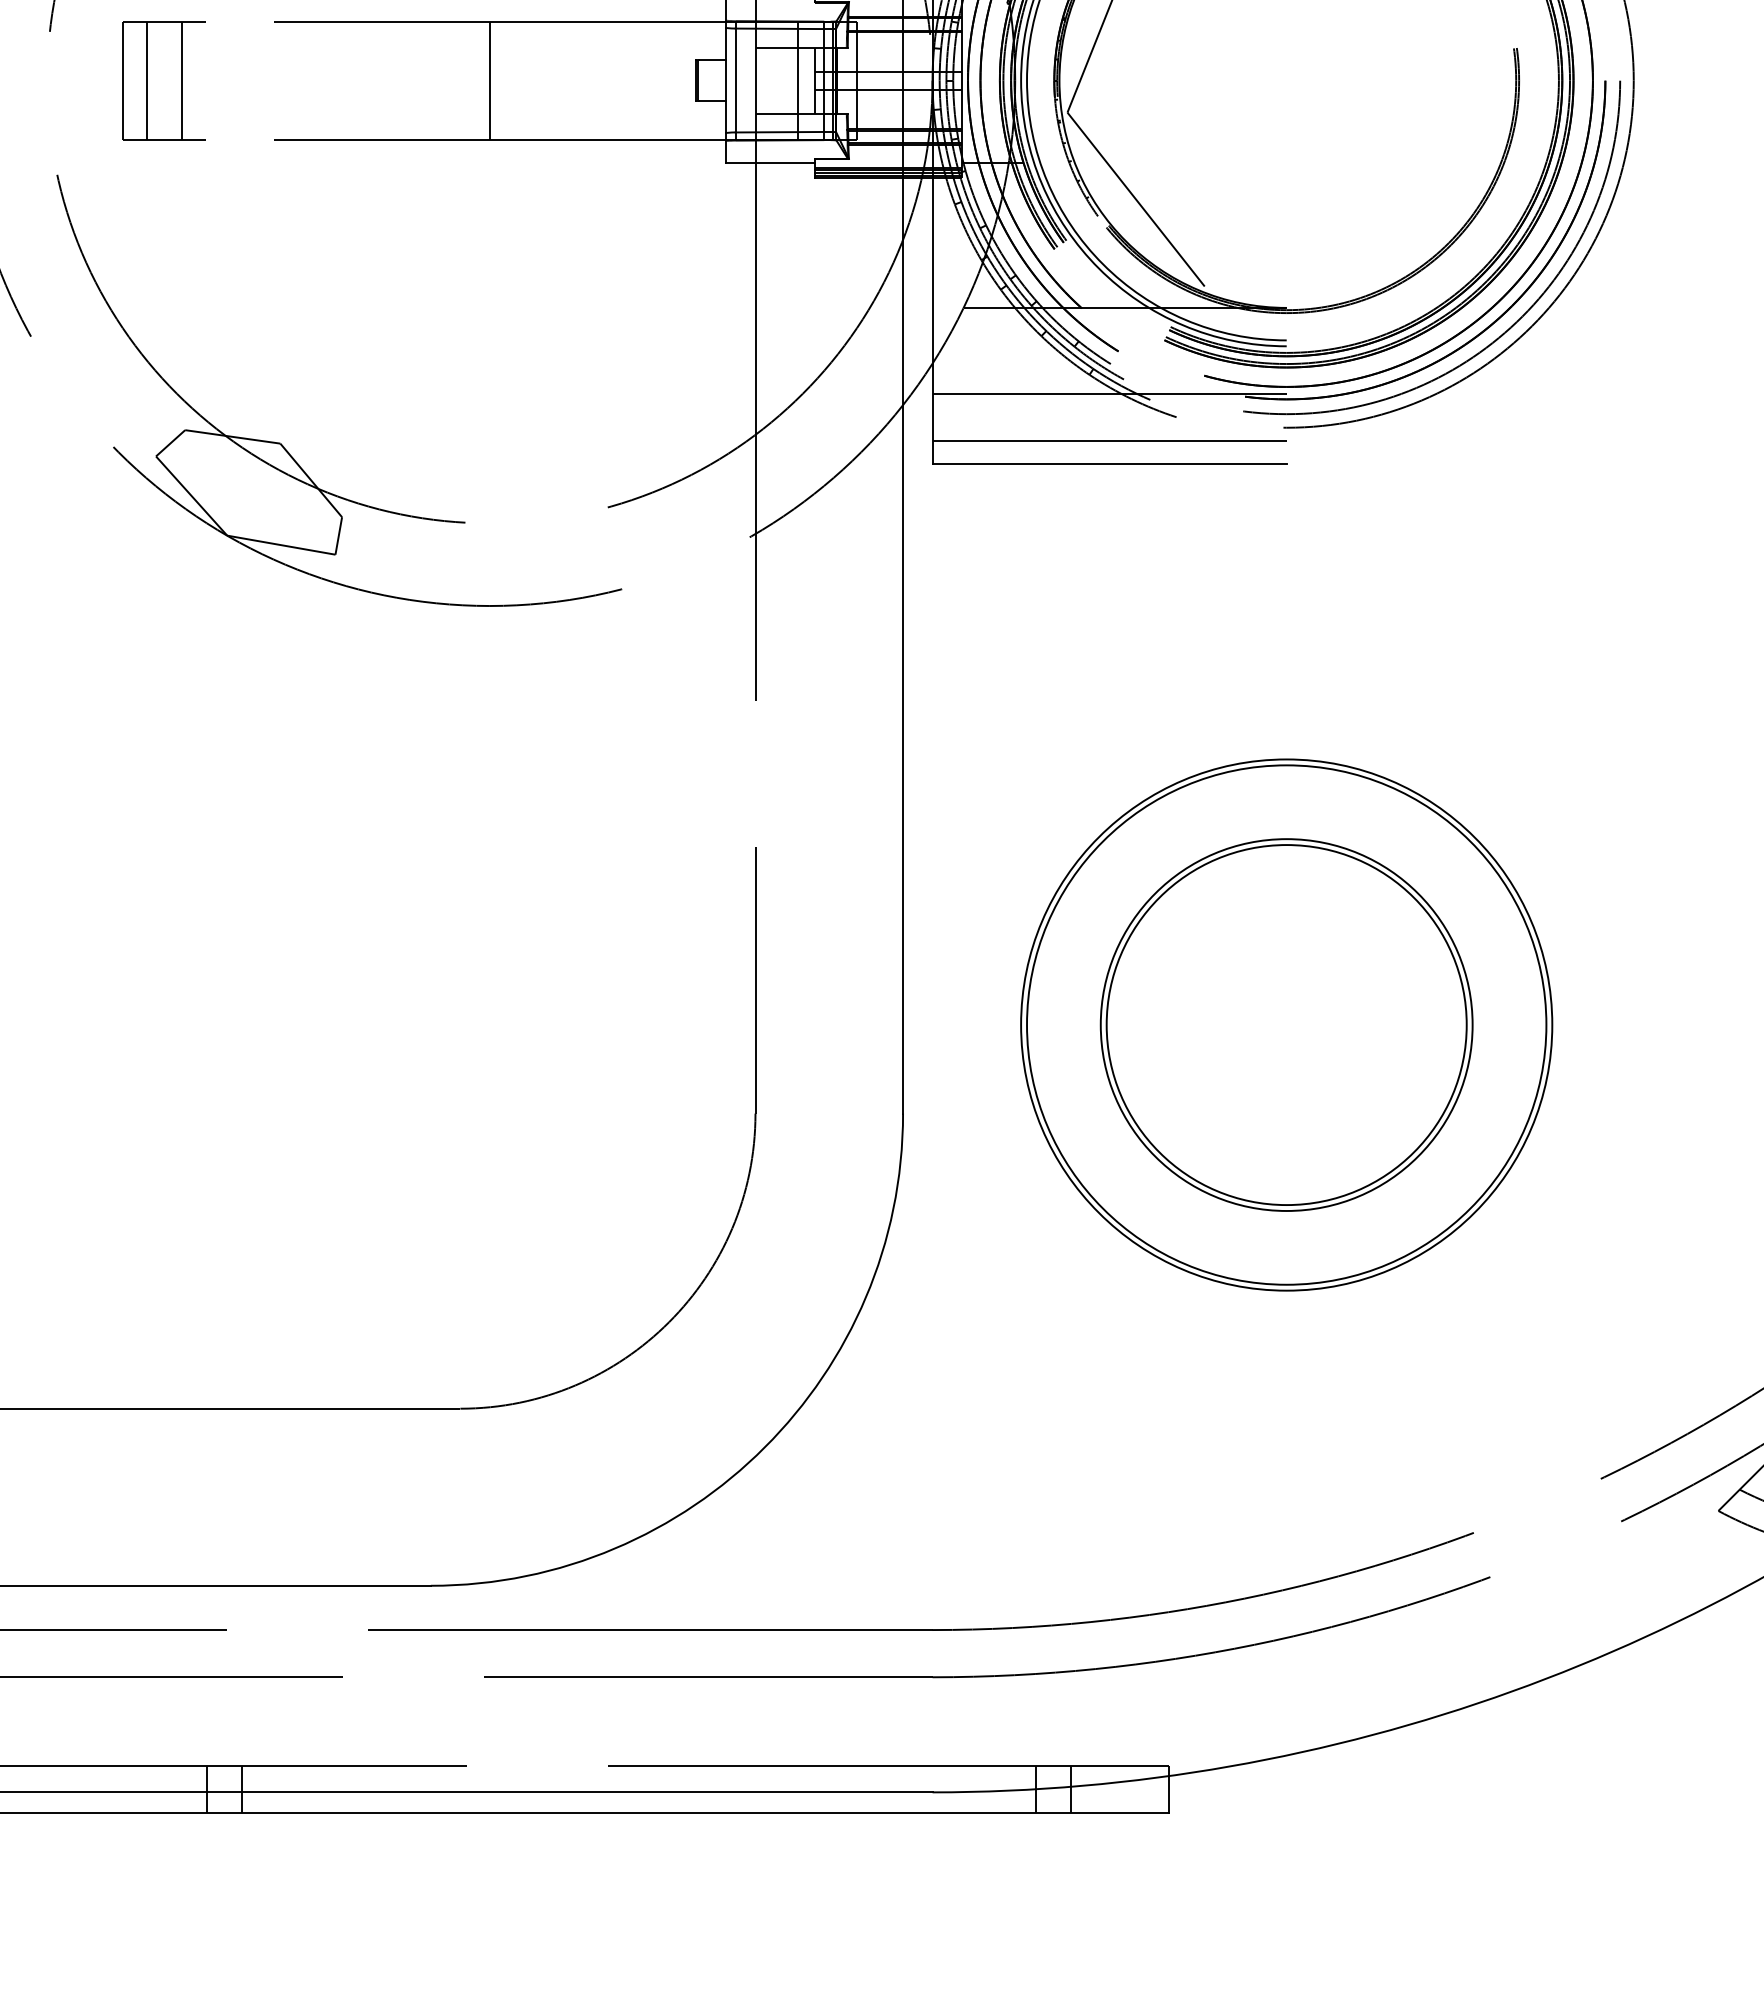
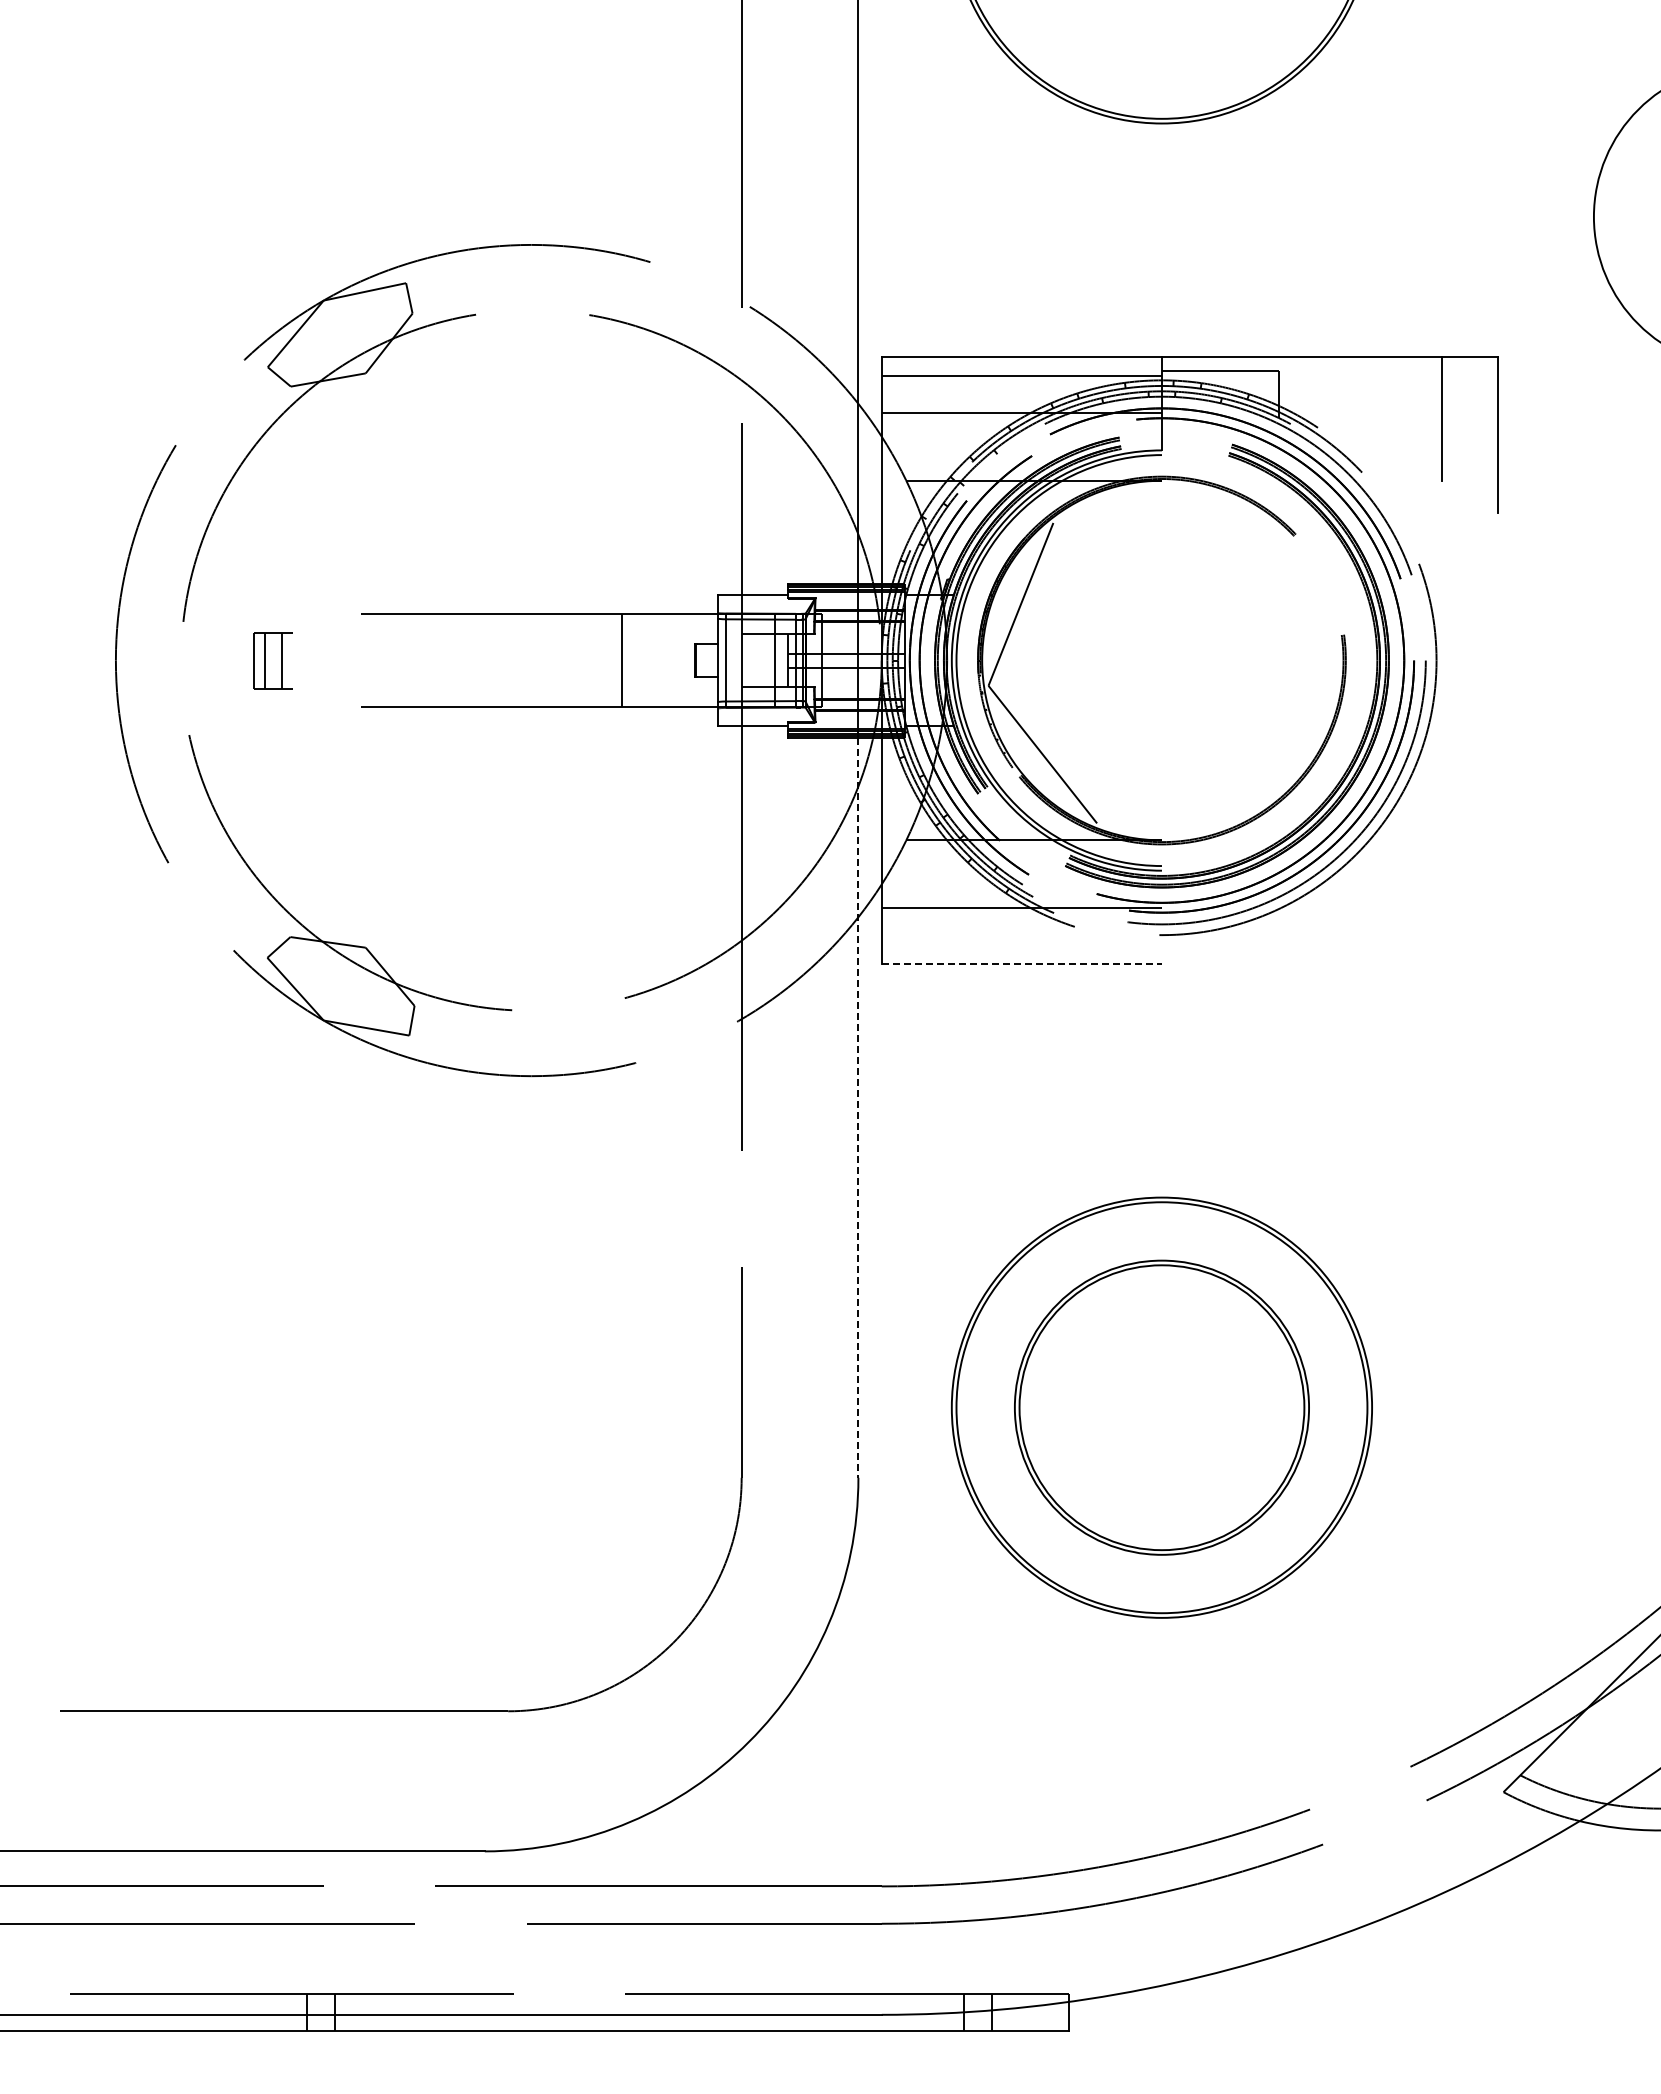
part: (163, 80) -> (273, 660), size x0.6
line: (489, 80) -> (621, 660), moved
line: (1109, 440) -> (1021, 945), removed
line: (1110, 464) -> (1022, 964), solid -> dashed
line: (903, 646) -> (858, 1108), solid -> dashed

